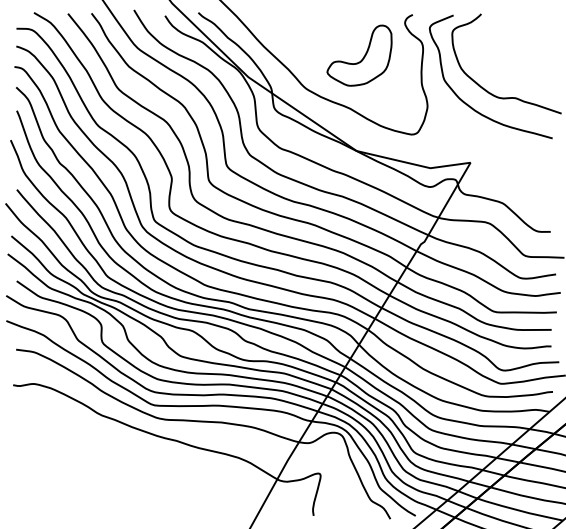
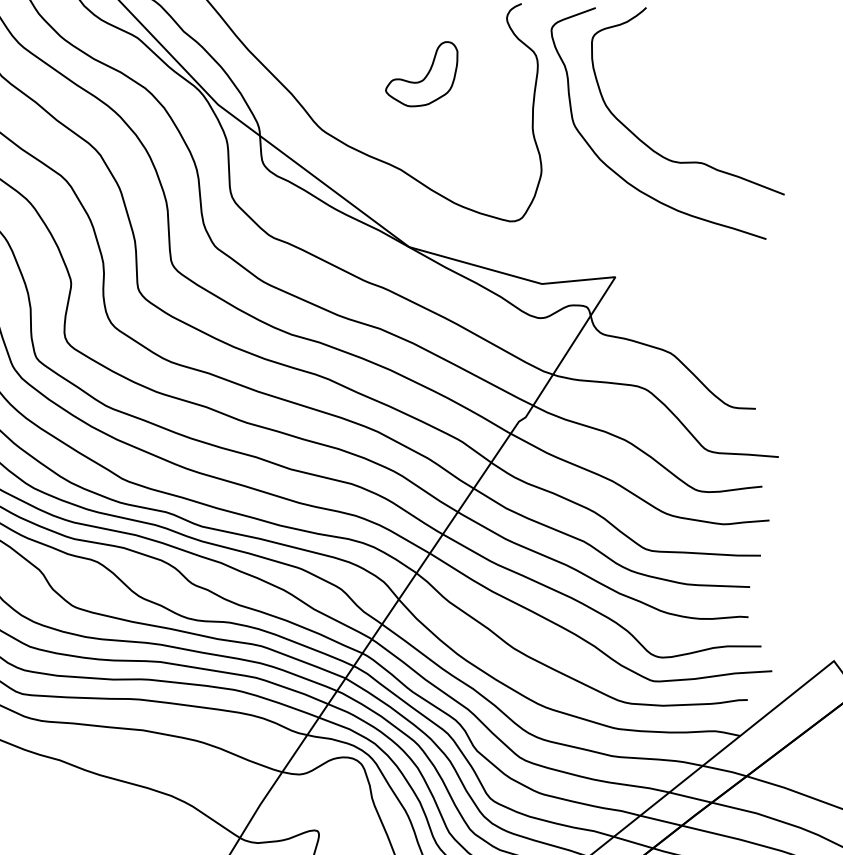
part: (359, 55) -> (421, 73), size x0.6

